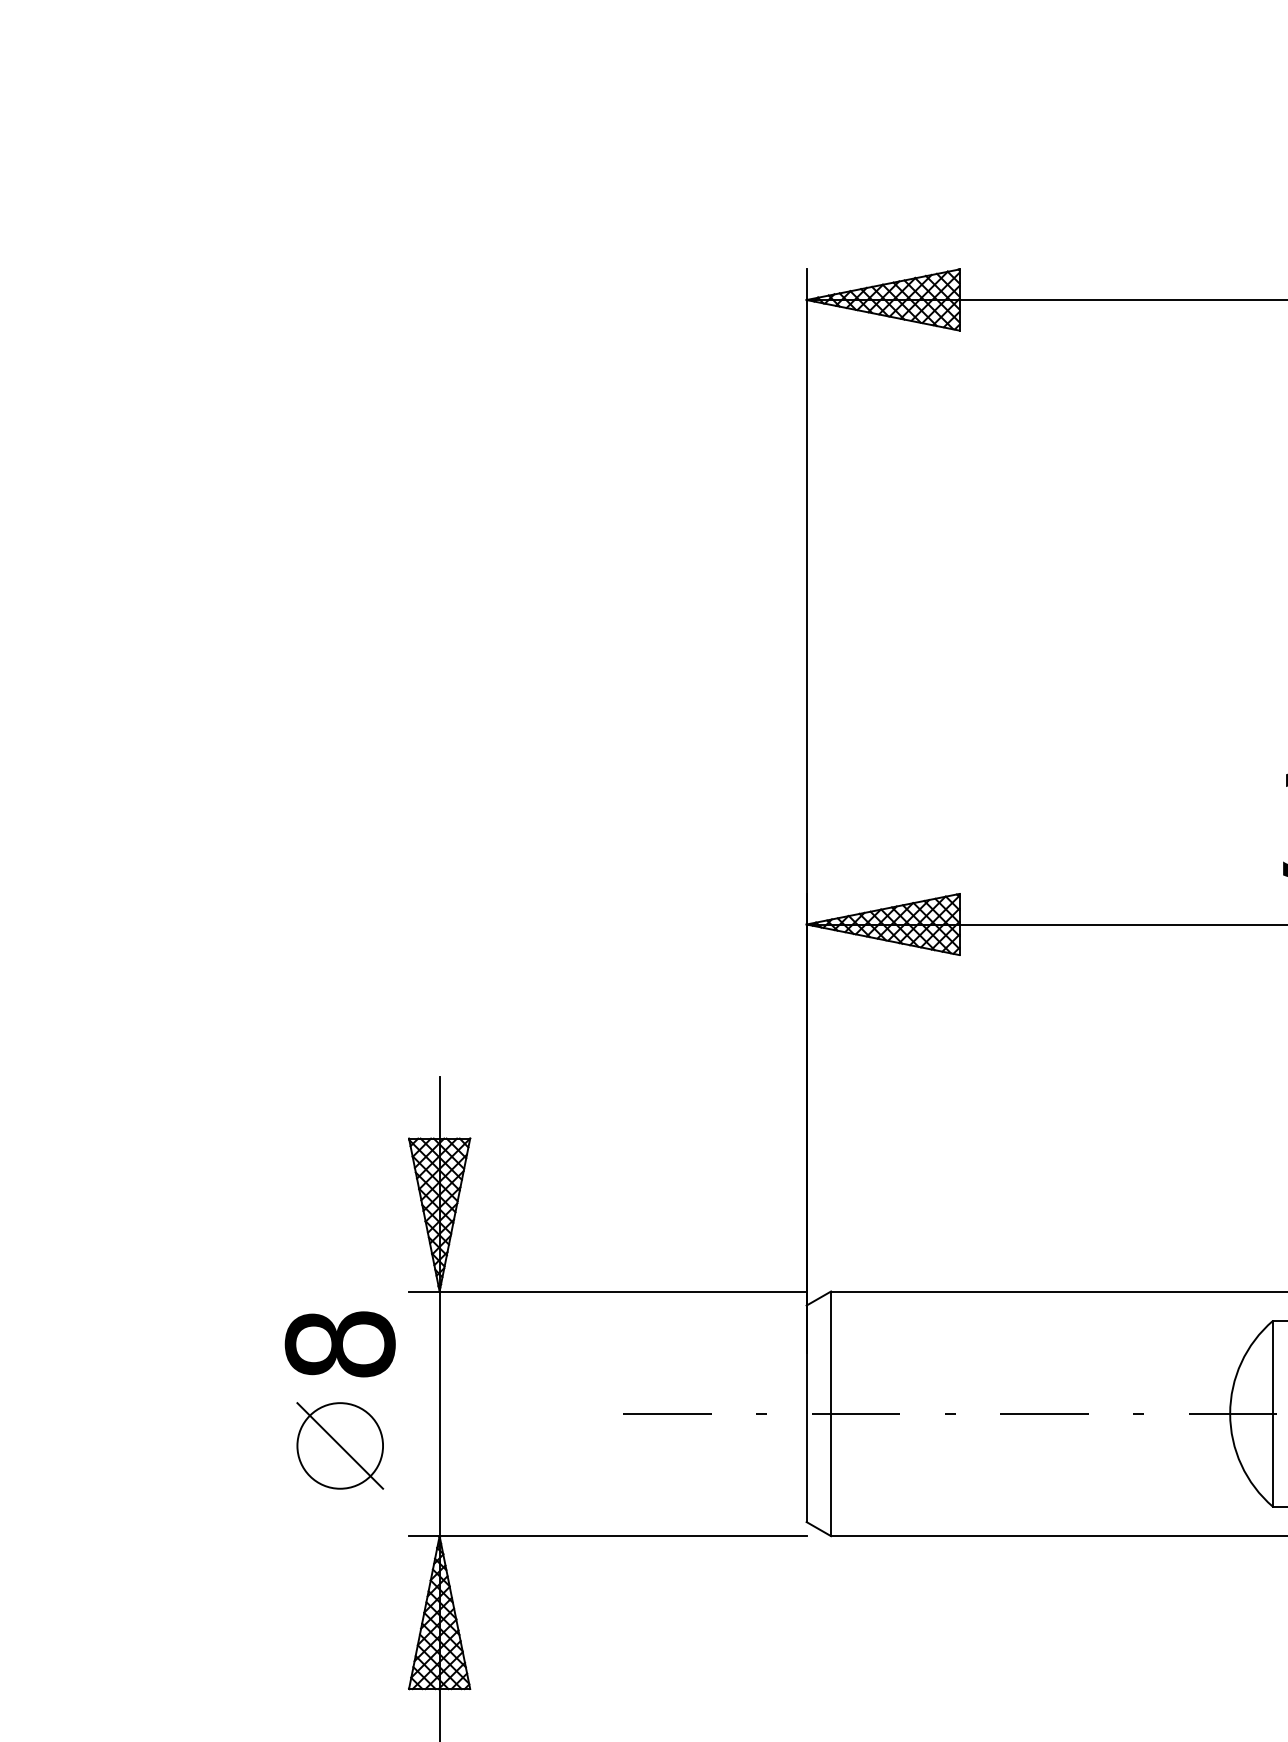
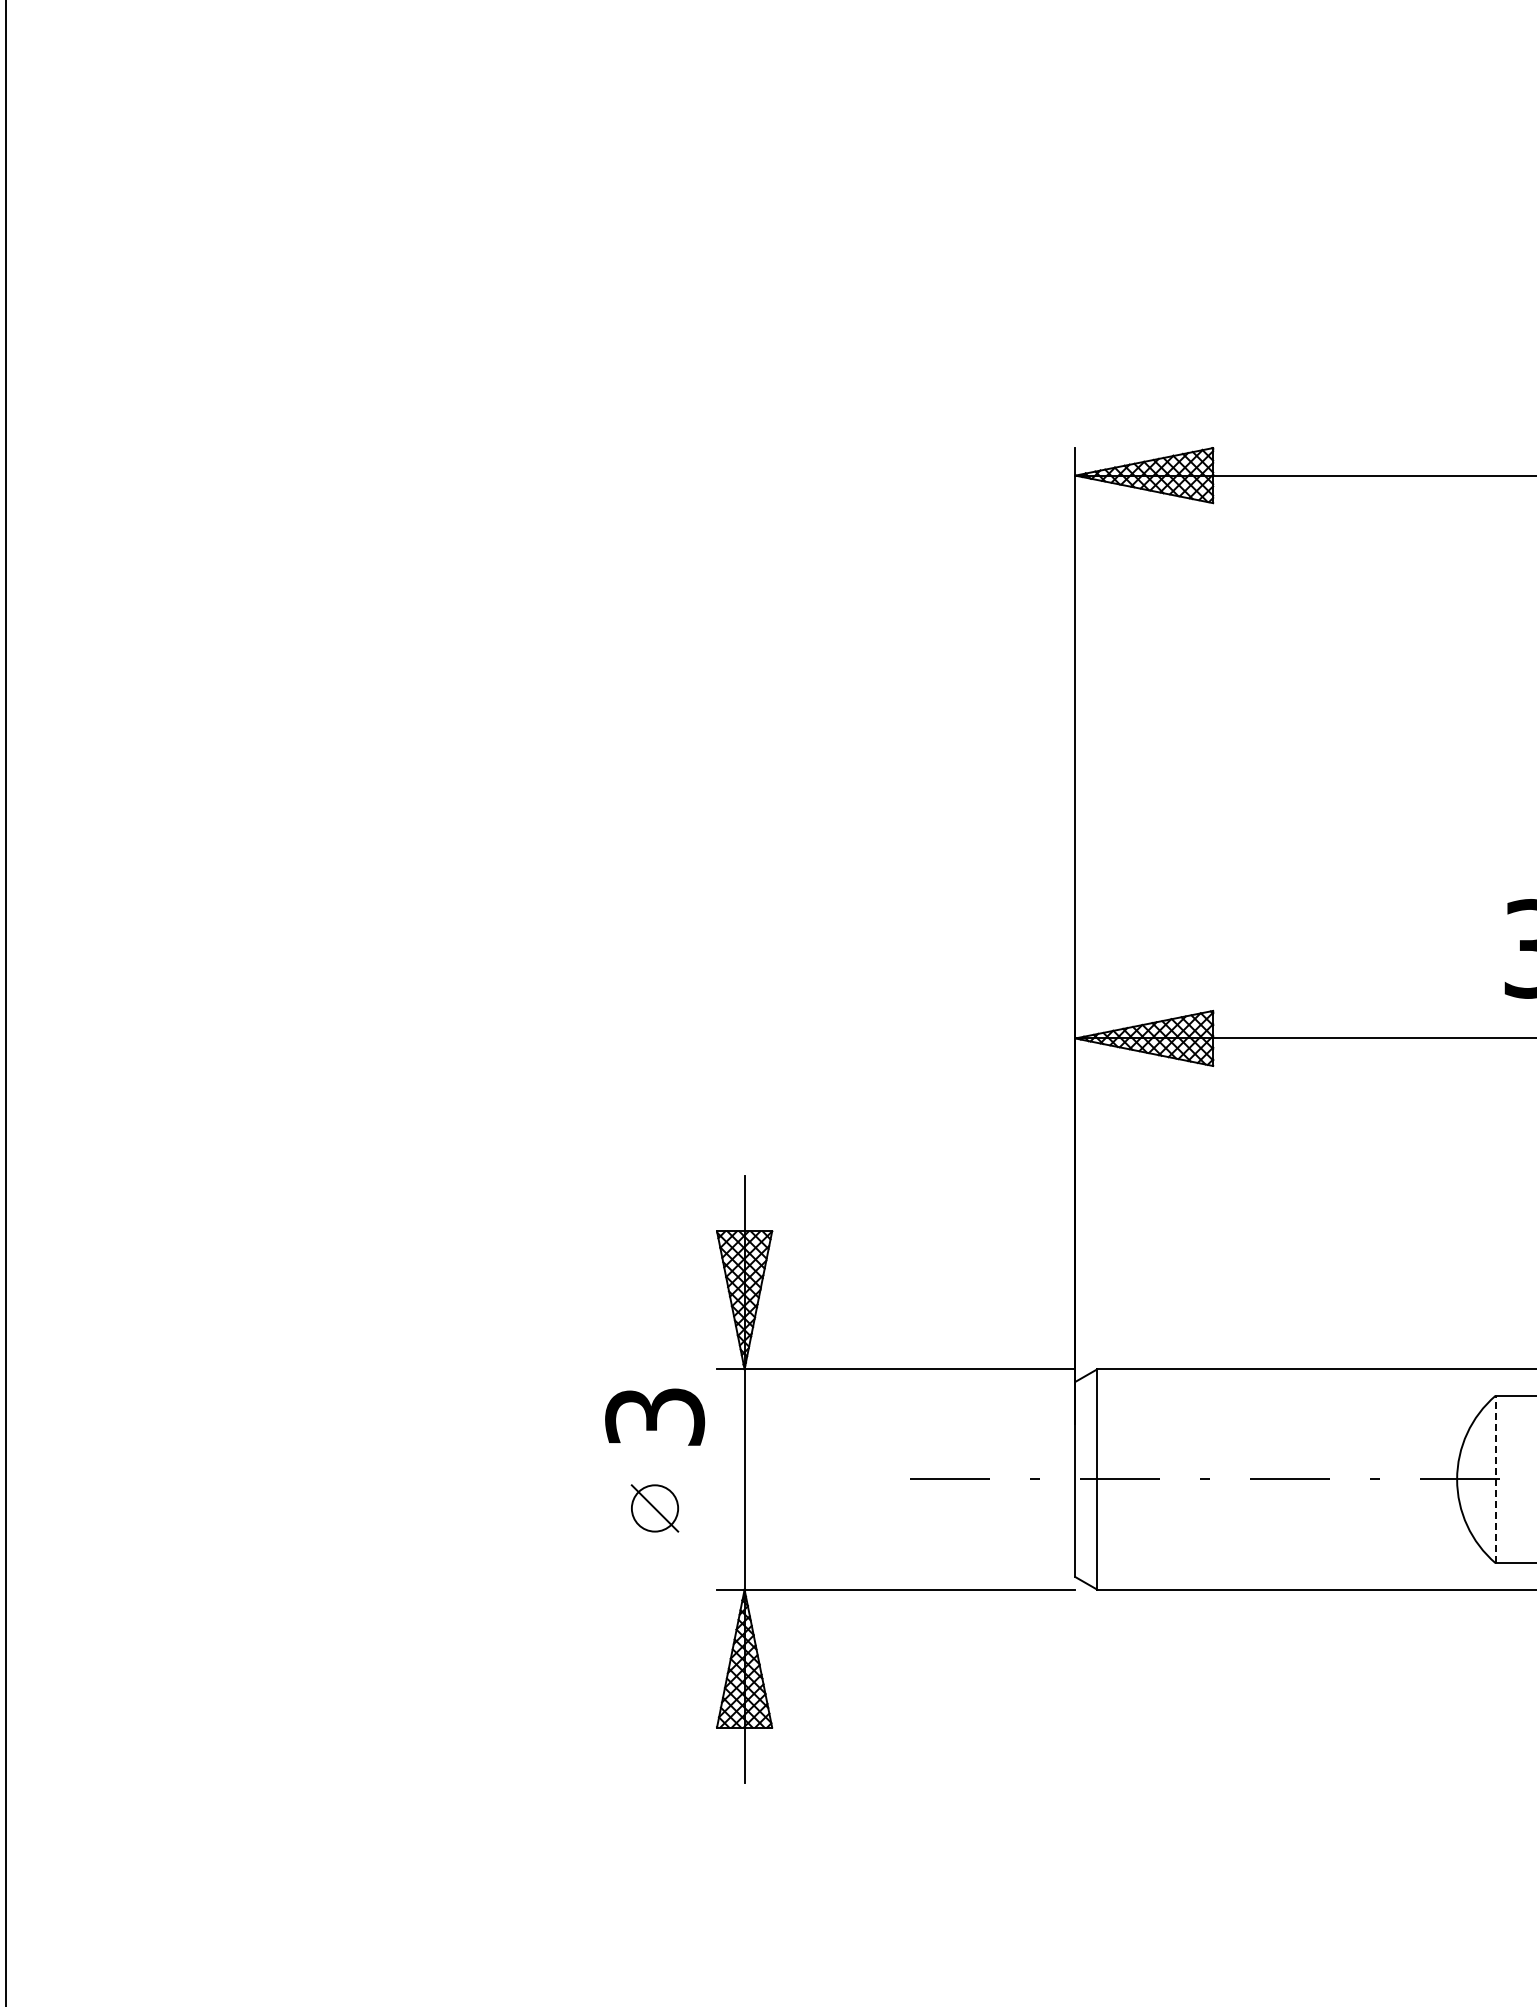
text: (340, 1343) -> (655, 1416), 8 -> 3
line: (1272, 1413) -> (1495, 1479), solid -> dashed
part: (339, 1446) -> (654, 1508), size x0.6

